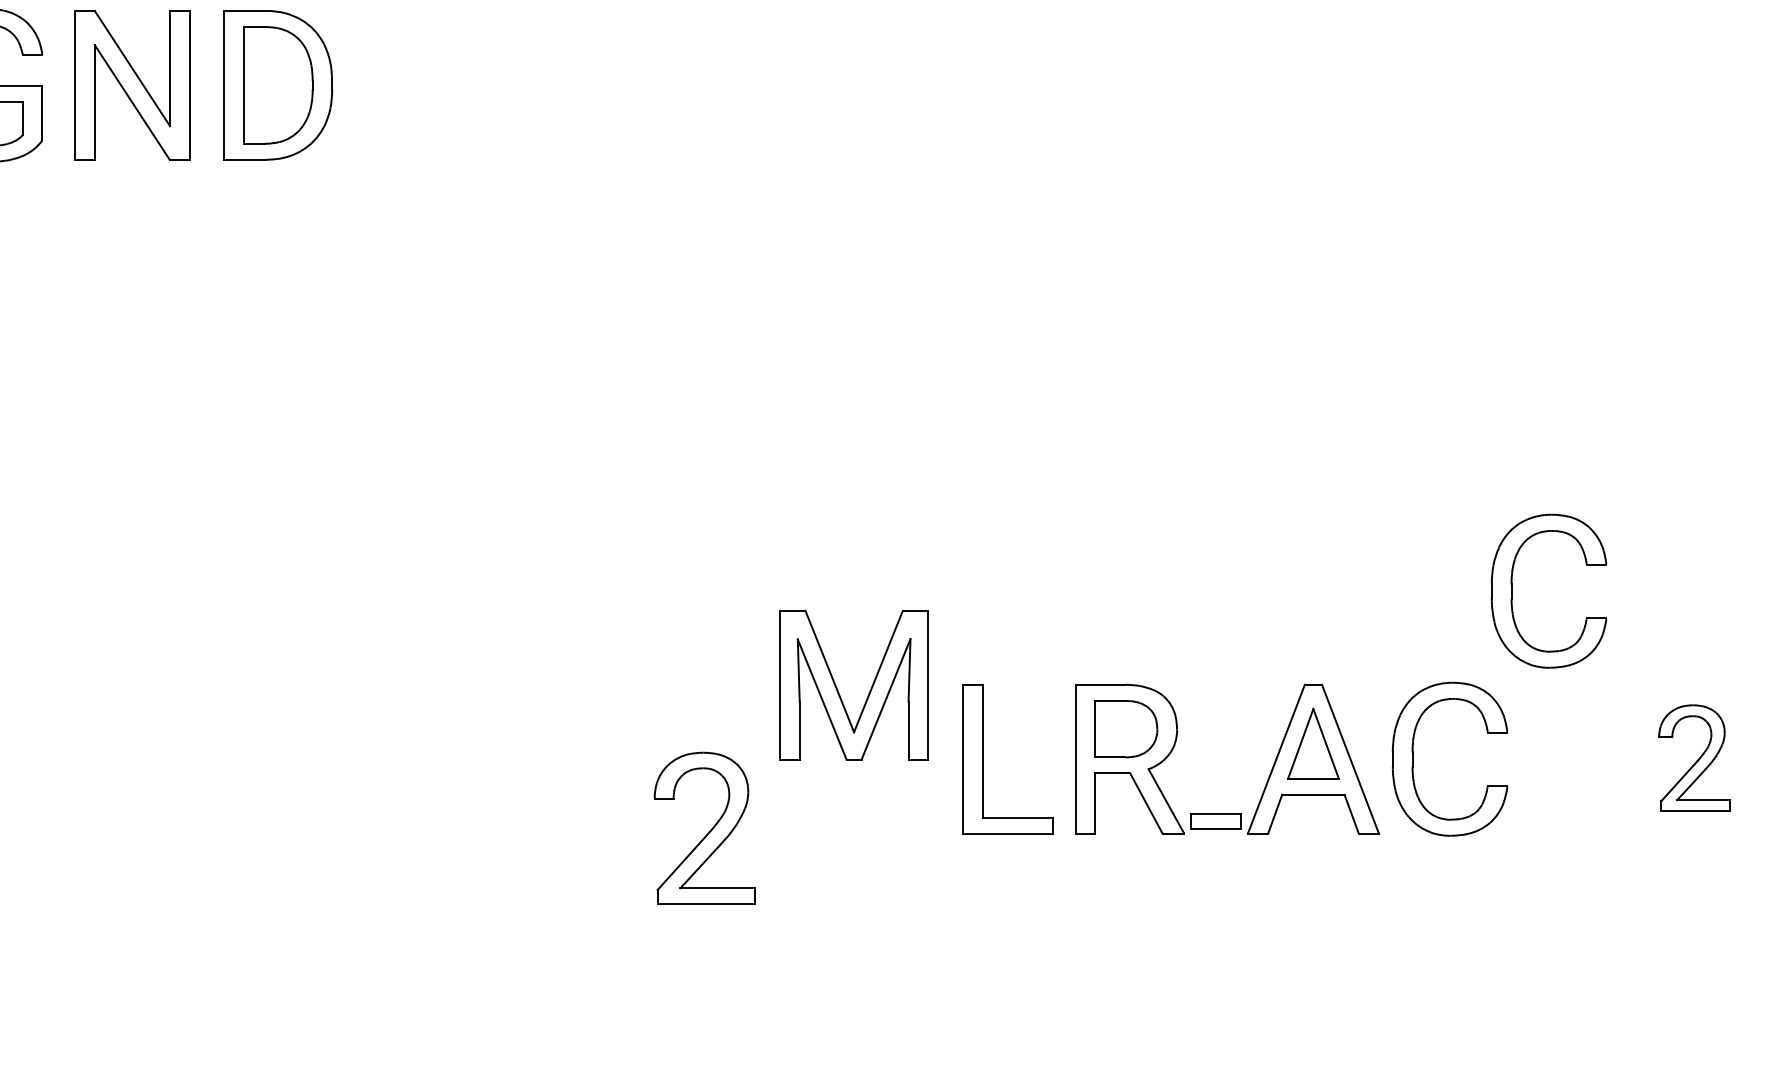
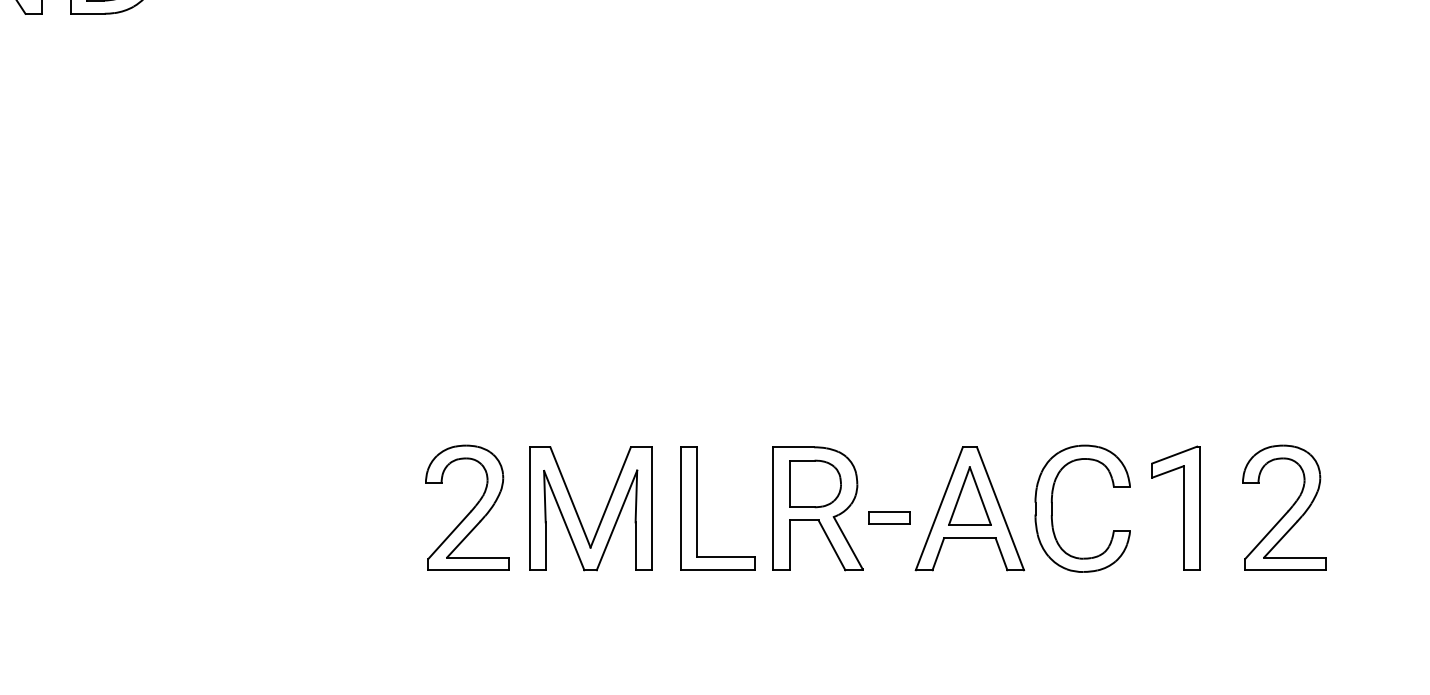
part: (1512, 590) -> (1134, 369), removed
part: (839, 692) -> (578, 514), moved
part: (1694, 757) -> (1284, 507), size x1.43
part: (1572, 758) -> (1183, 508), added
part: (1215, 821) -> (889, 518), moved
part: (704, 827) -> (467, 507), moved

